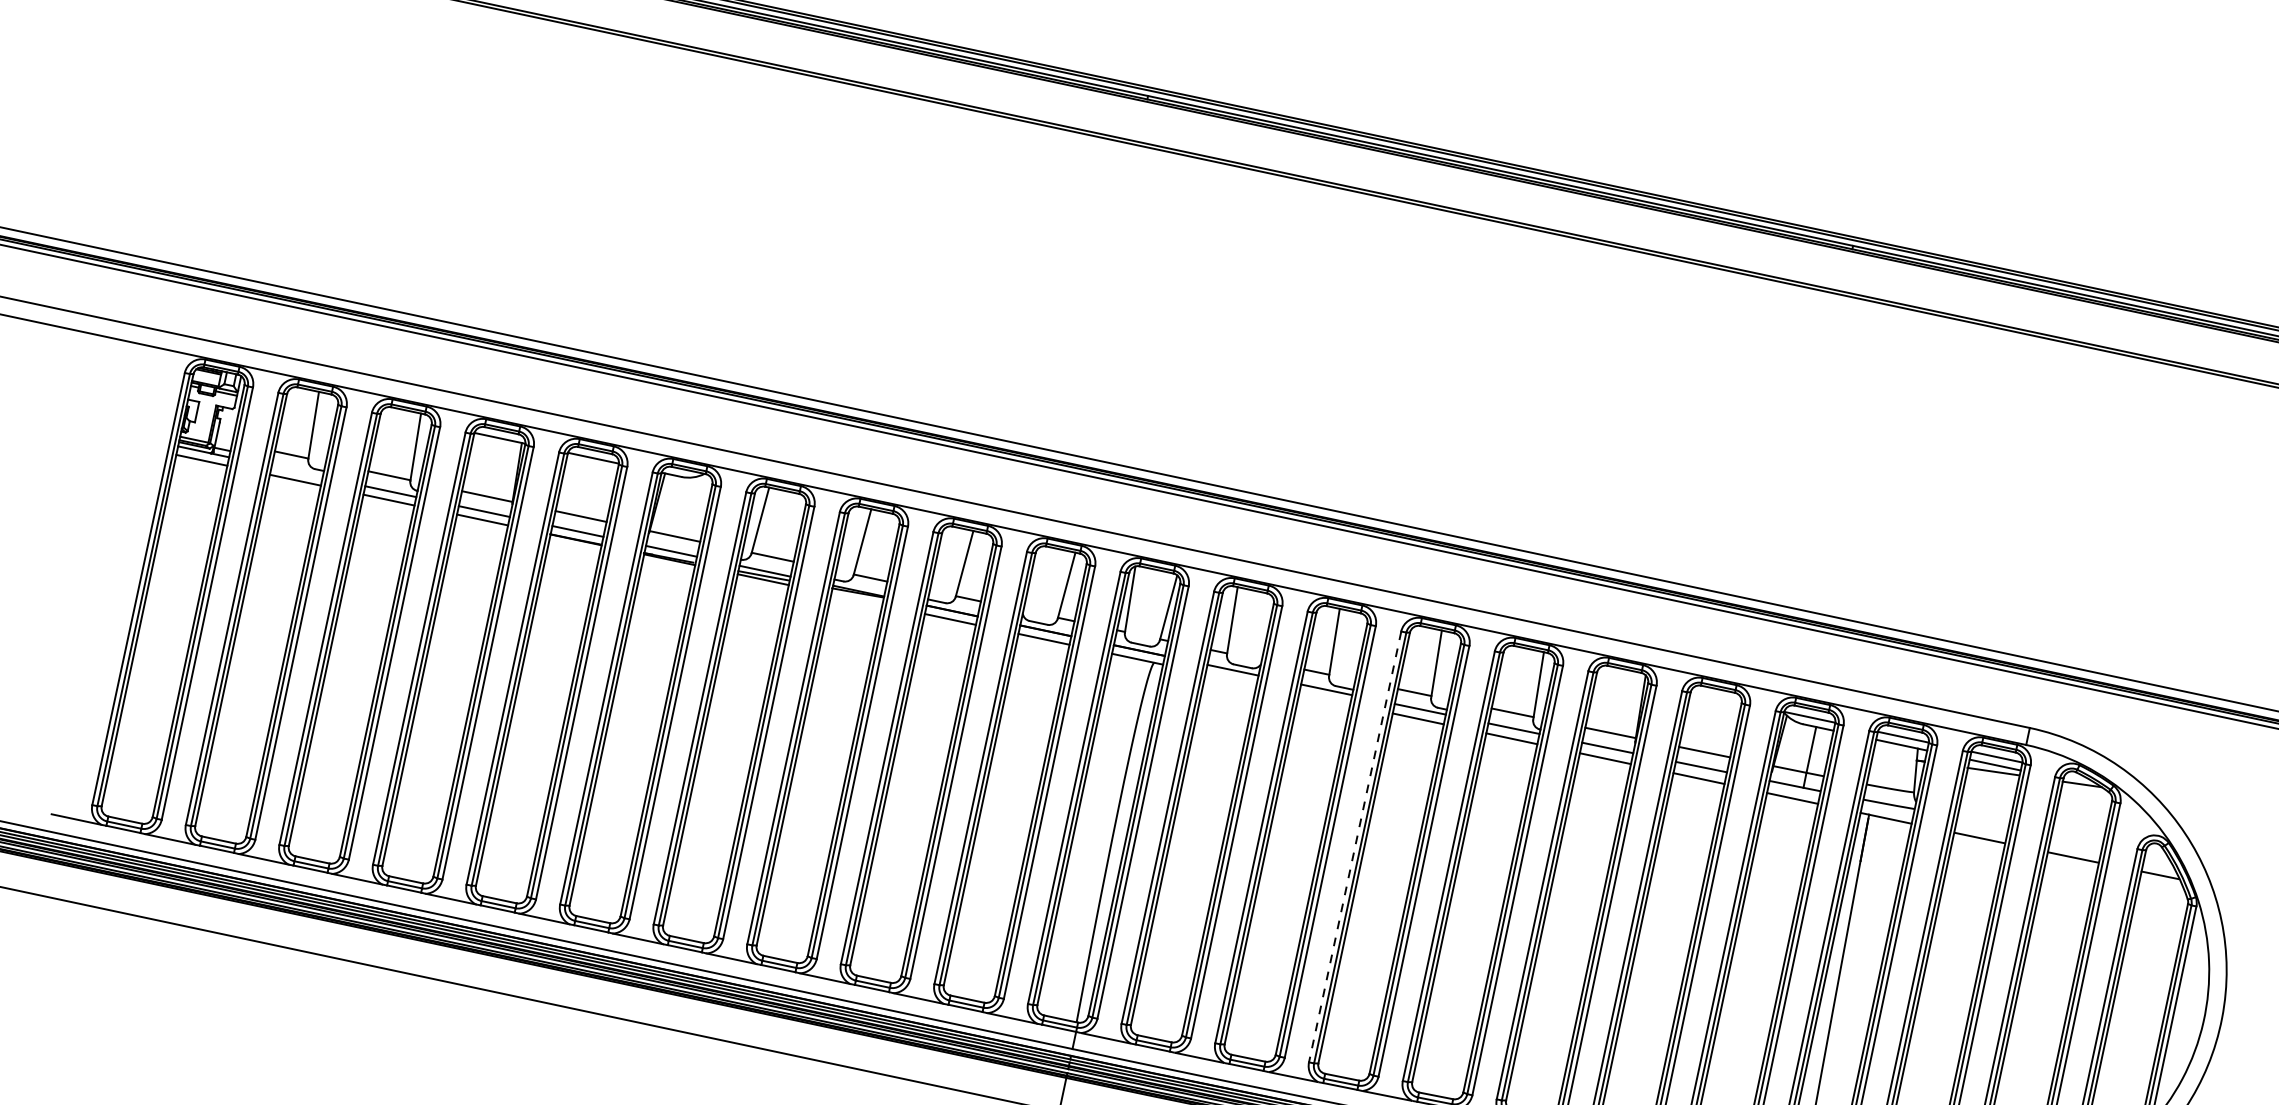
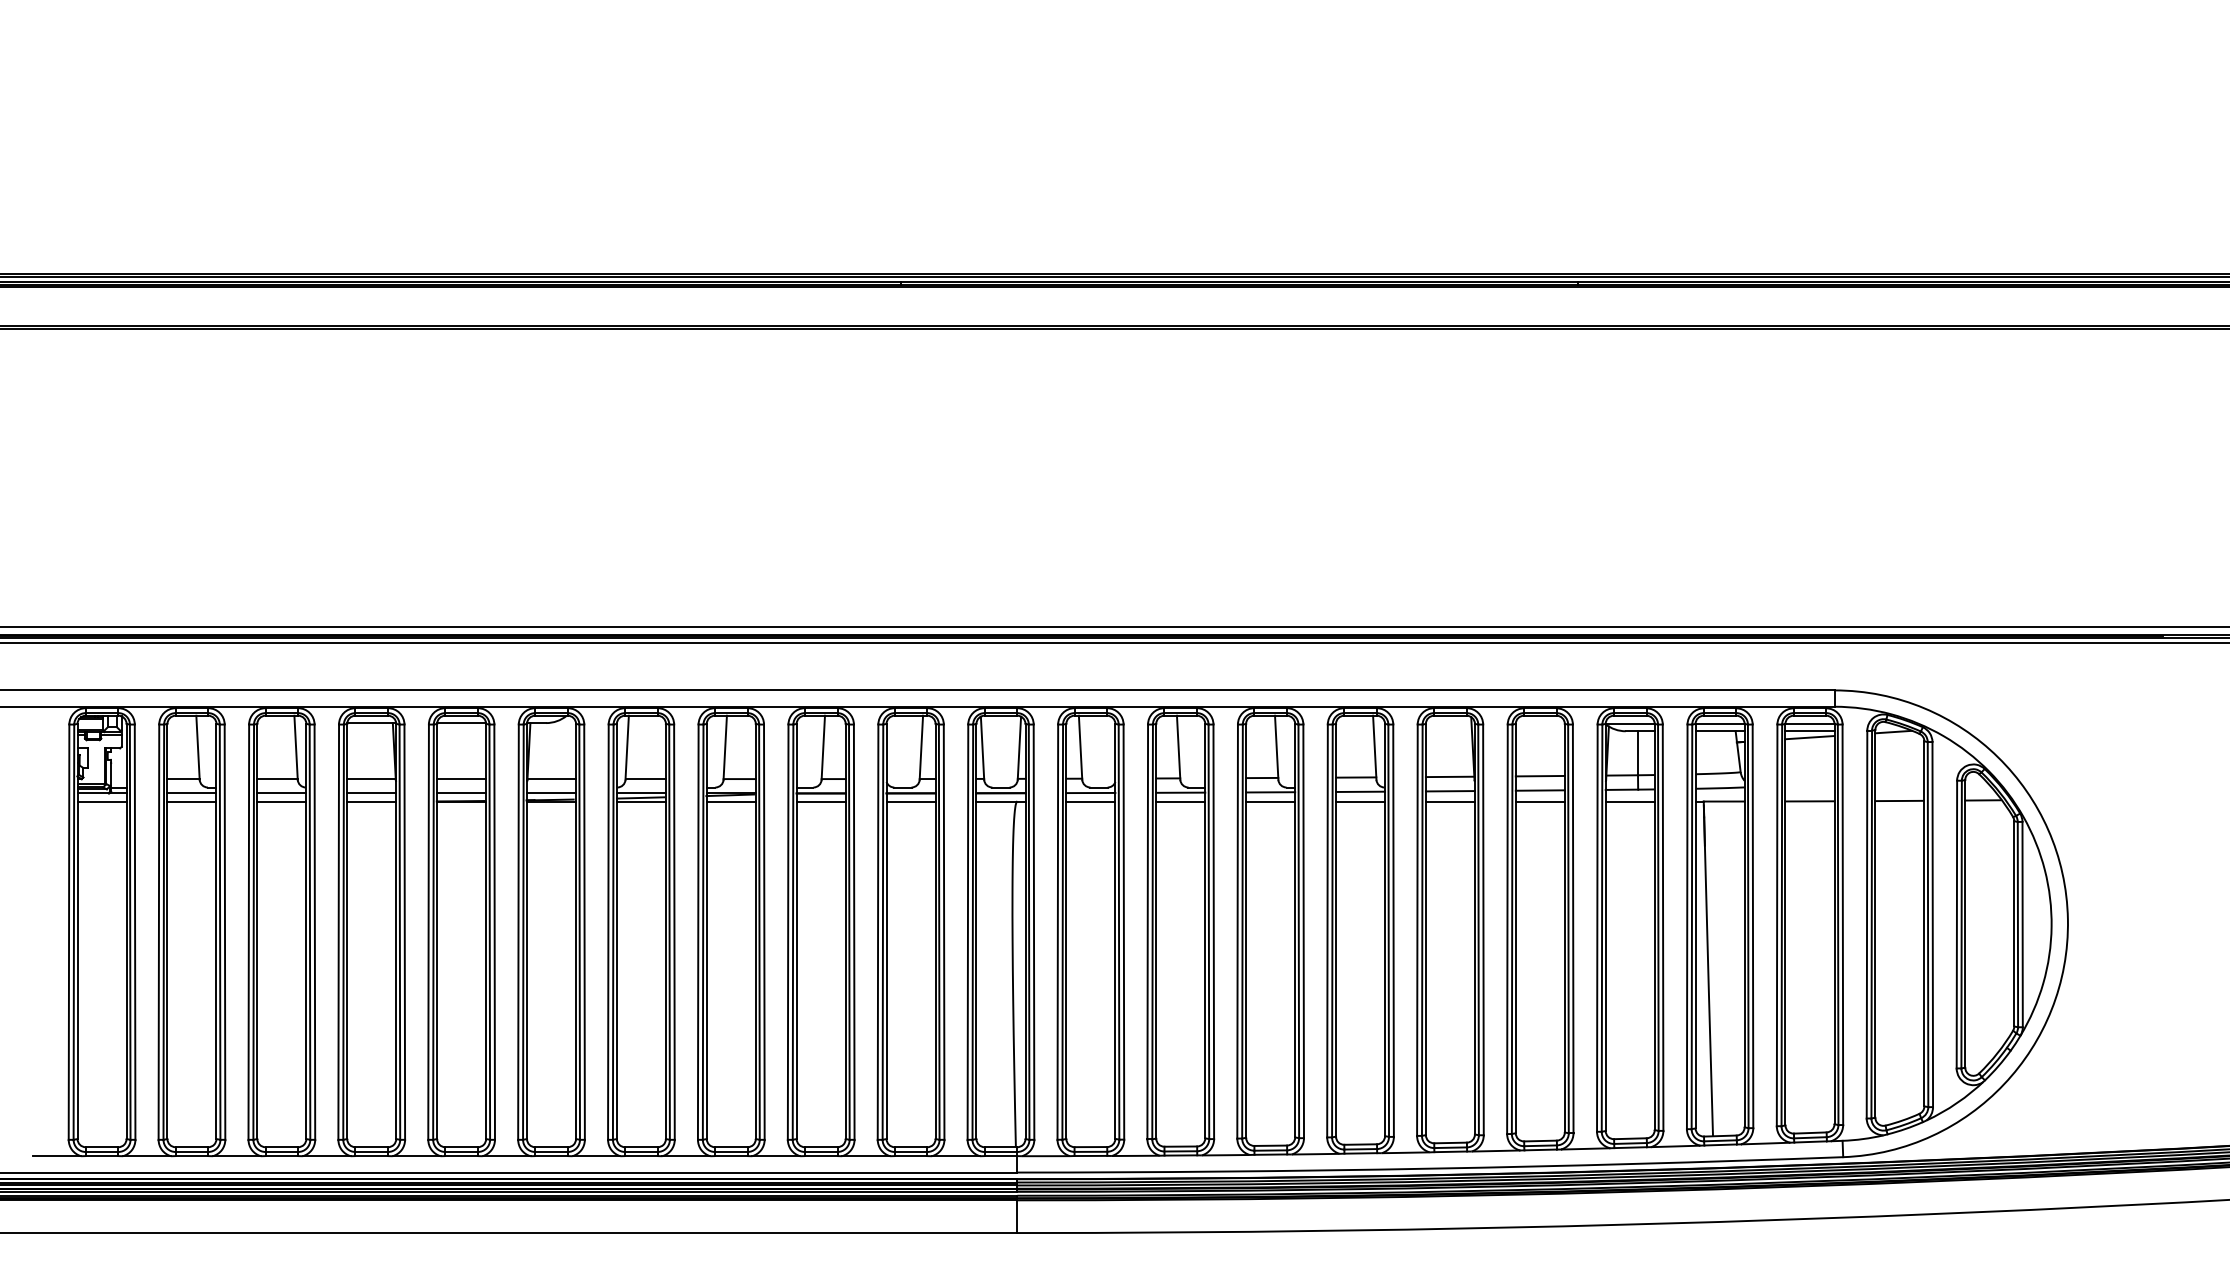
line: (296, 471) -> (191, 793), added
line: (856, 599) -> (730, 801), added
line: (1230, 678) -> (1090, 801), added
line: (1324, 698) -> (1180, 801), added
line: (1355, 846) -> (1237, 931), dashed -> solid

